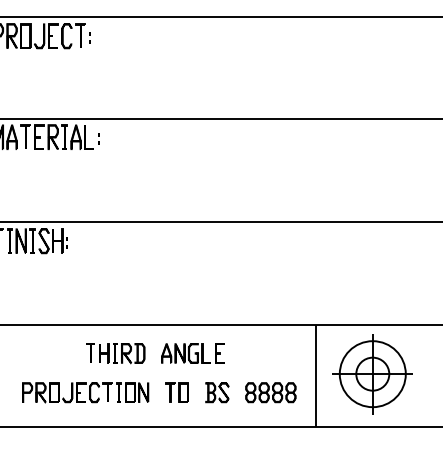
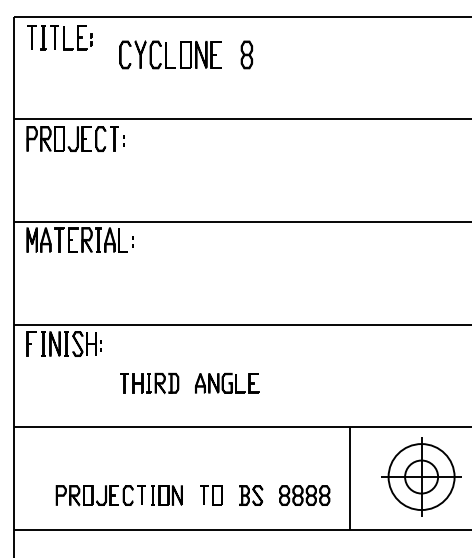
part: (155, 353) -> (189, 383), moved
part: (372, 373) -> (421, 476), moved

